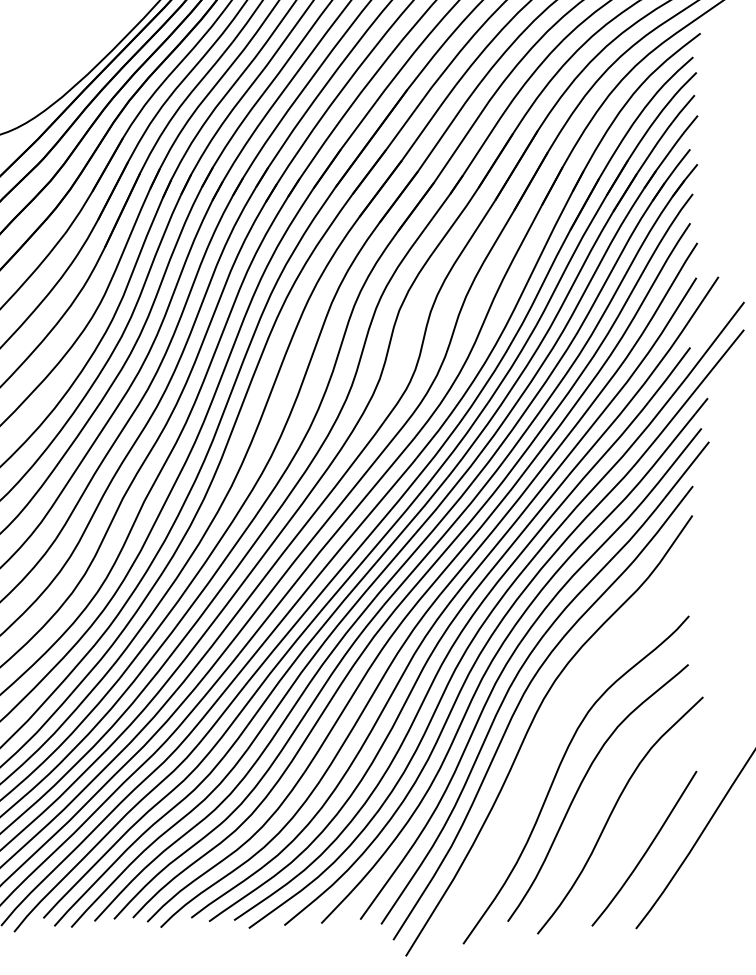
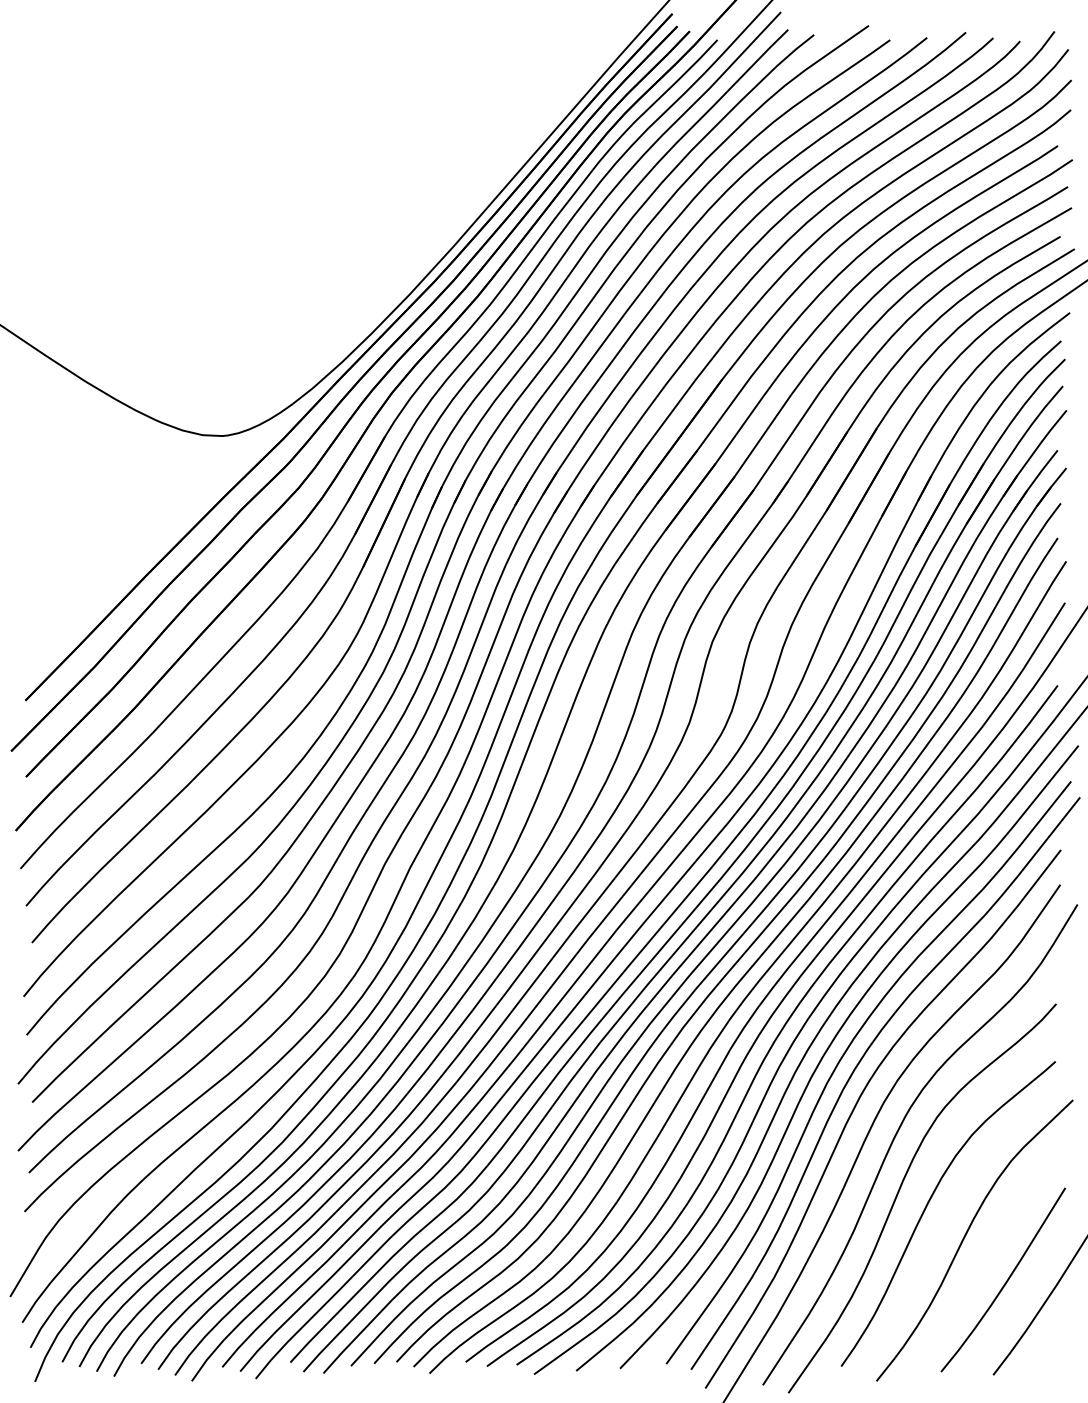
curve: (556, 724) -> (898, 1132), added

